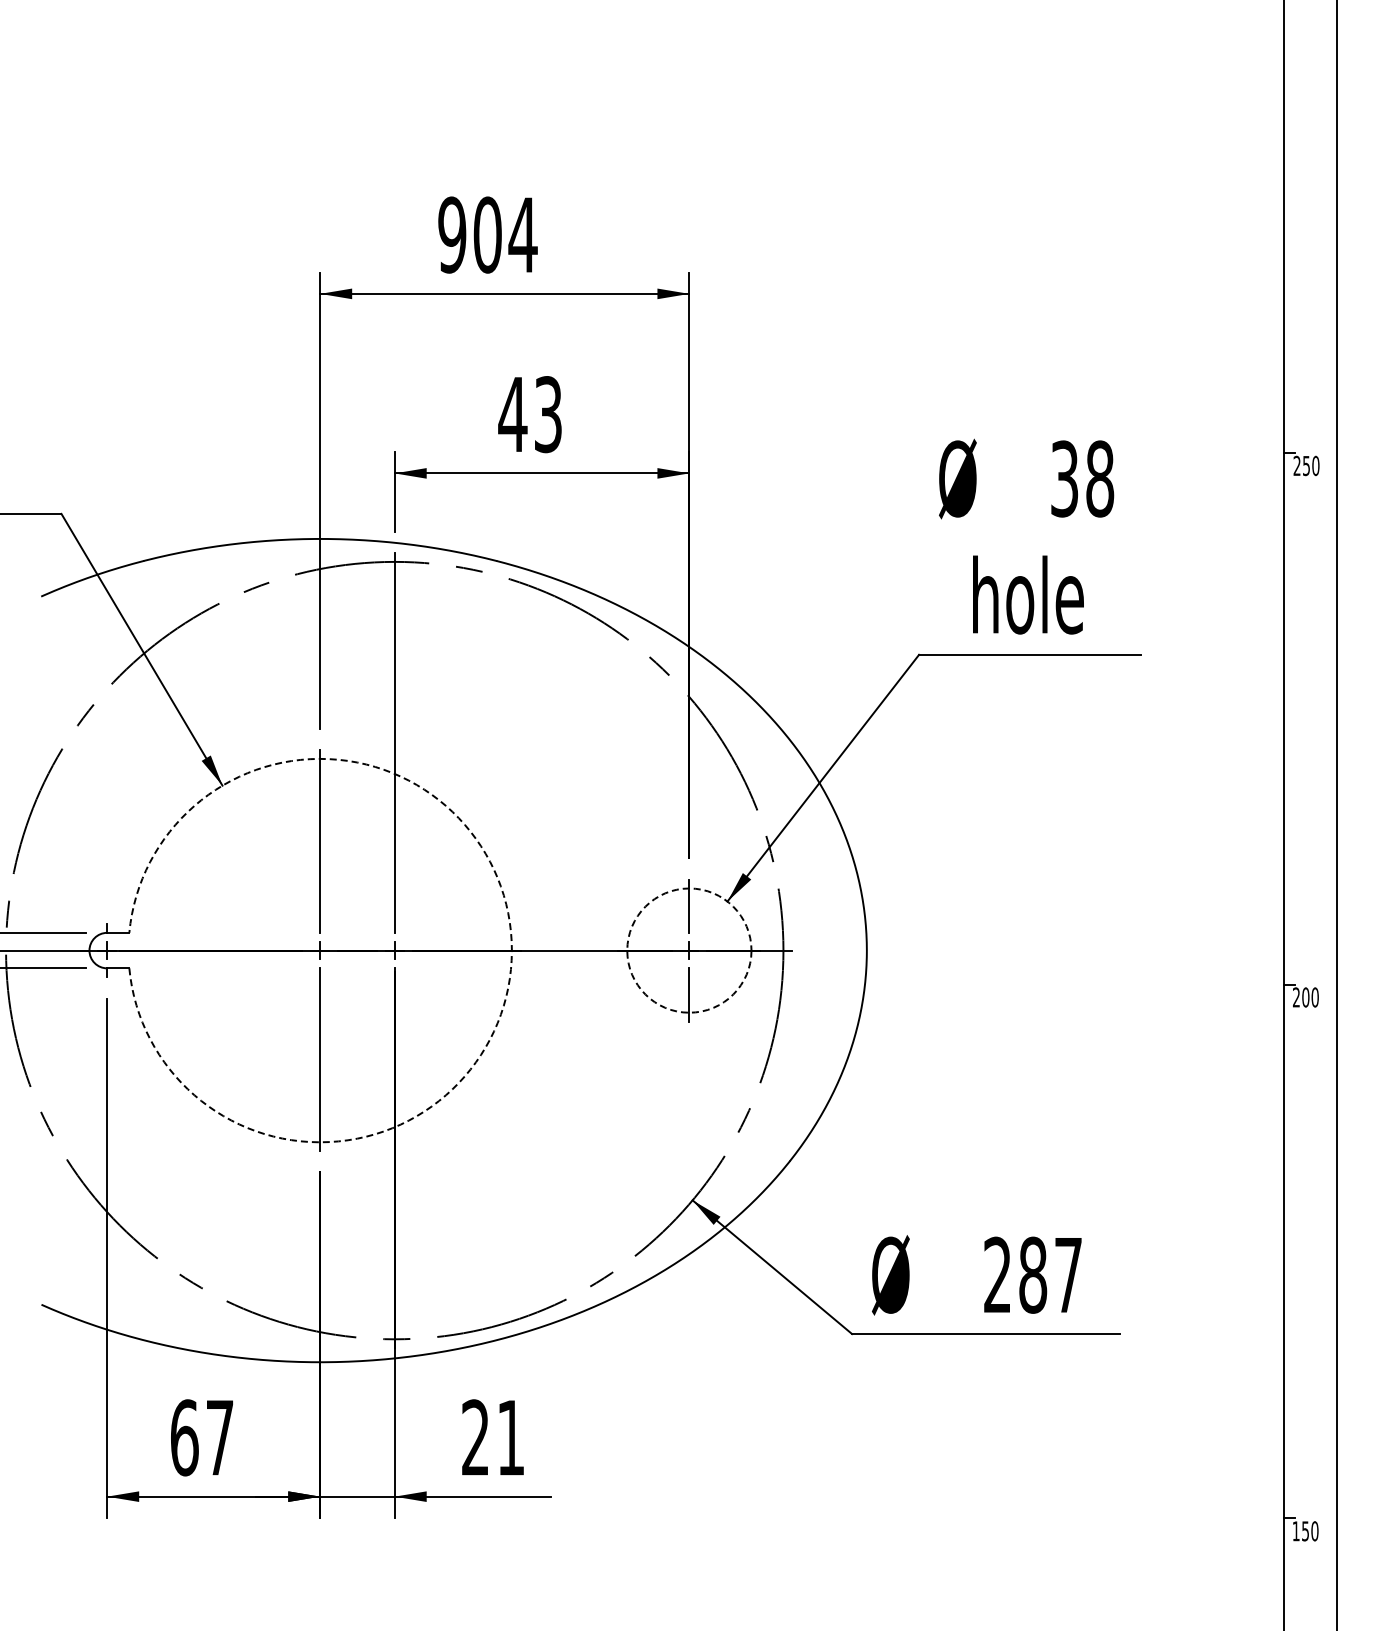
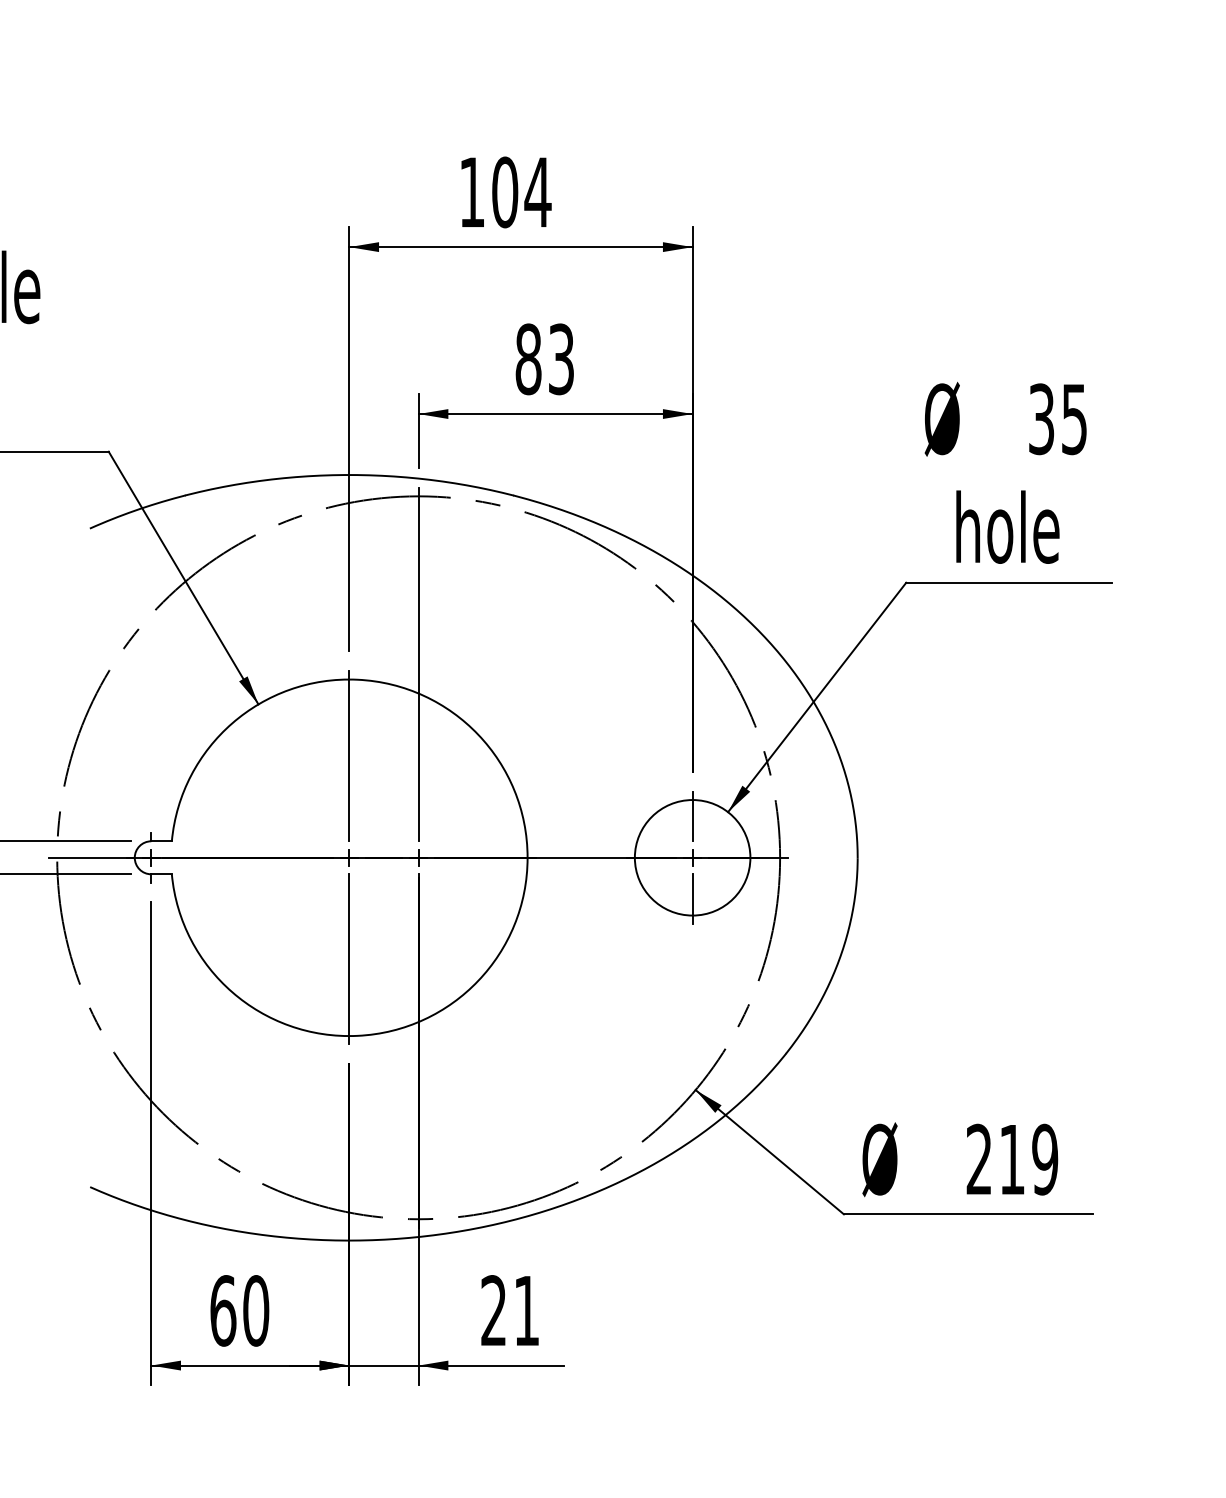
text: (452, 234) -> (472, 191), 904 -> 104
text: (512, 414) -> (528, 359), 43 -> 83
text: (1100, 478) -> (1074, 418), 38 -> 35
arc: (511, 950) -> (527, 857), dashed -> solid
circle: (689, 950) -> (692, 857), dashed -> solid
text: (1050, 1274) -> (1028, 1158), 287 -> 219
text: (220, 1437) -> (256, 1310), 67 -> 60

